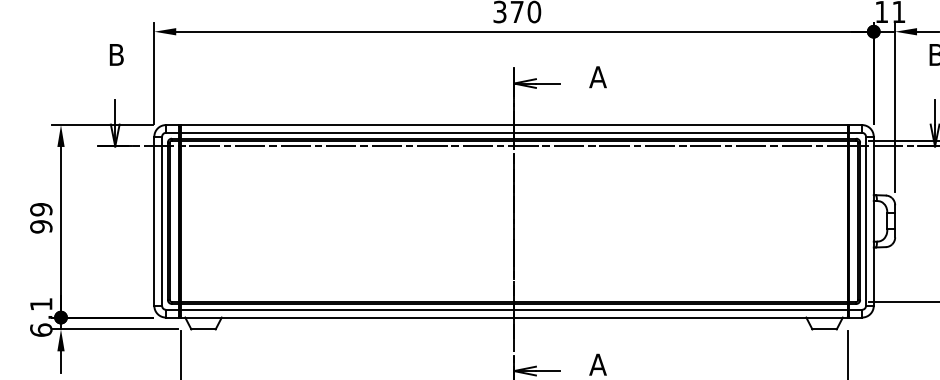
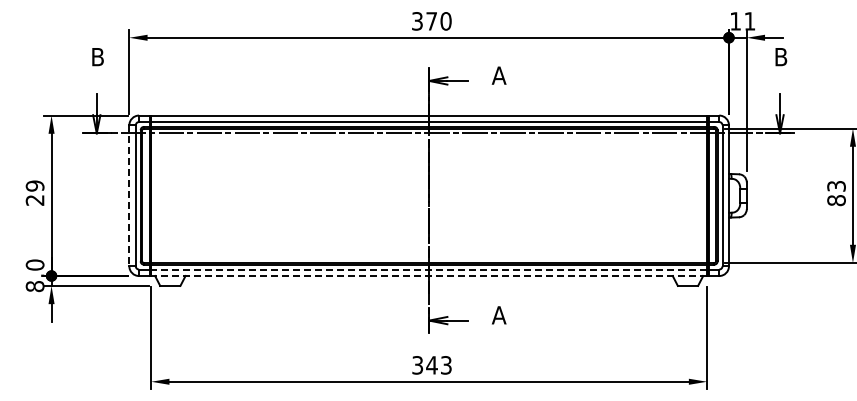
line: (154, 222) -> (129, 196), solid -> dashed
text: (40, 225) -> (34, 199), 99 -> 29
line: (514, 309) -> (429, 269), solid -> dashed
text: (40, 316) -> (34, 275), 6.1 -> 8.0
line: (514, 318) -> (429, 276), solid -> dashed

